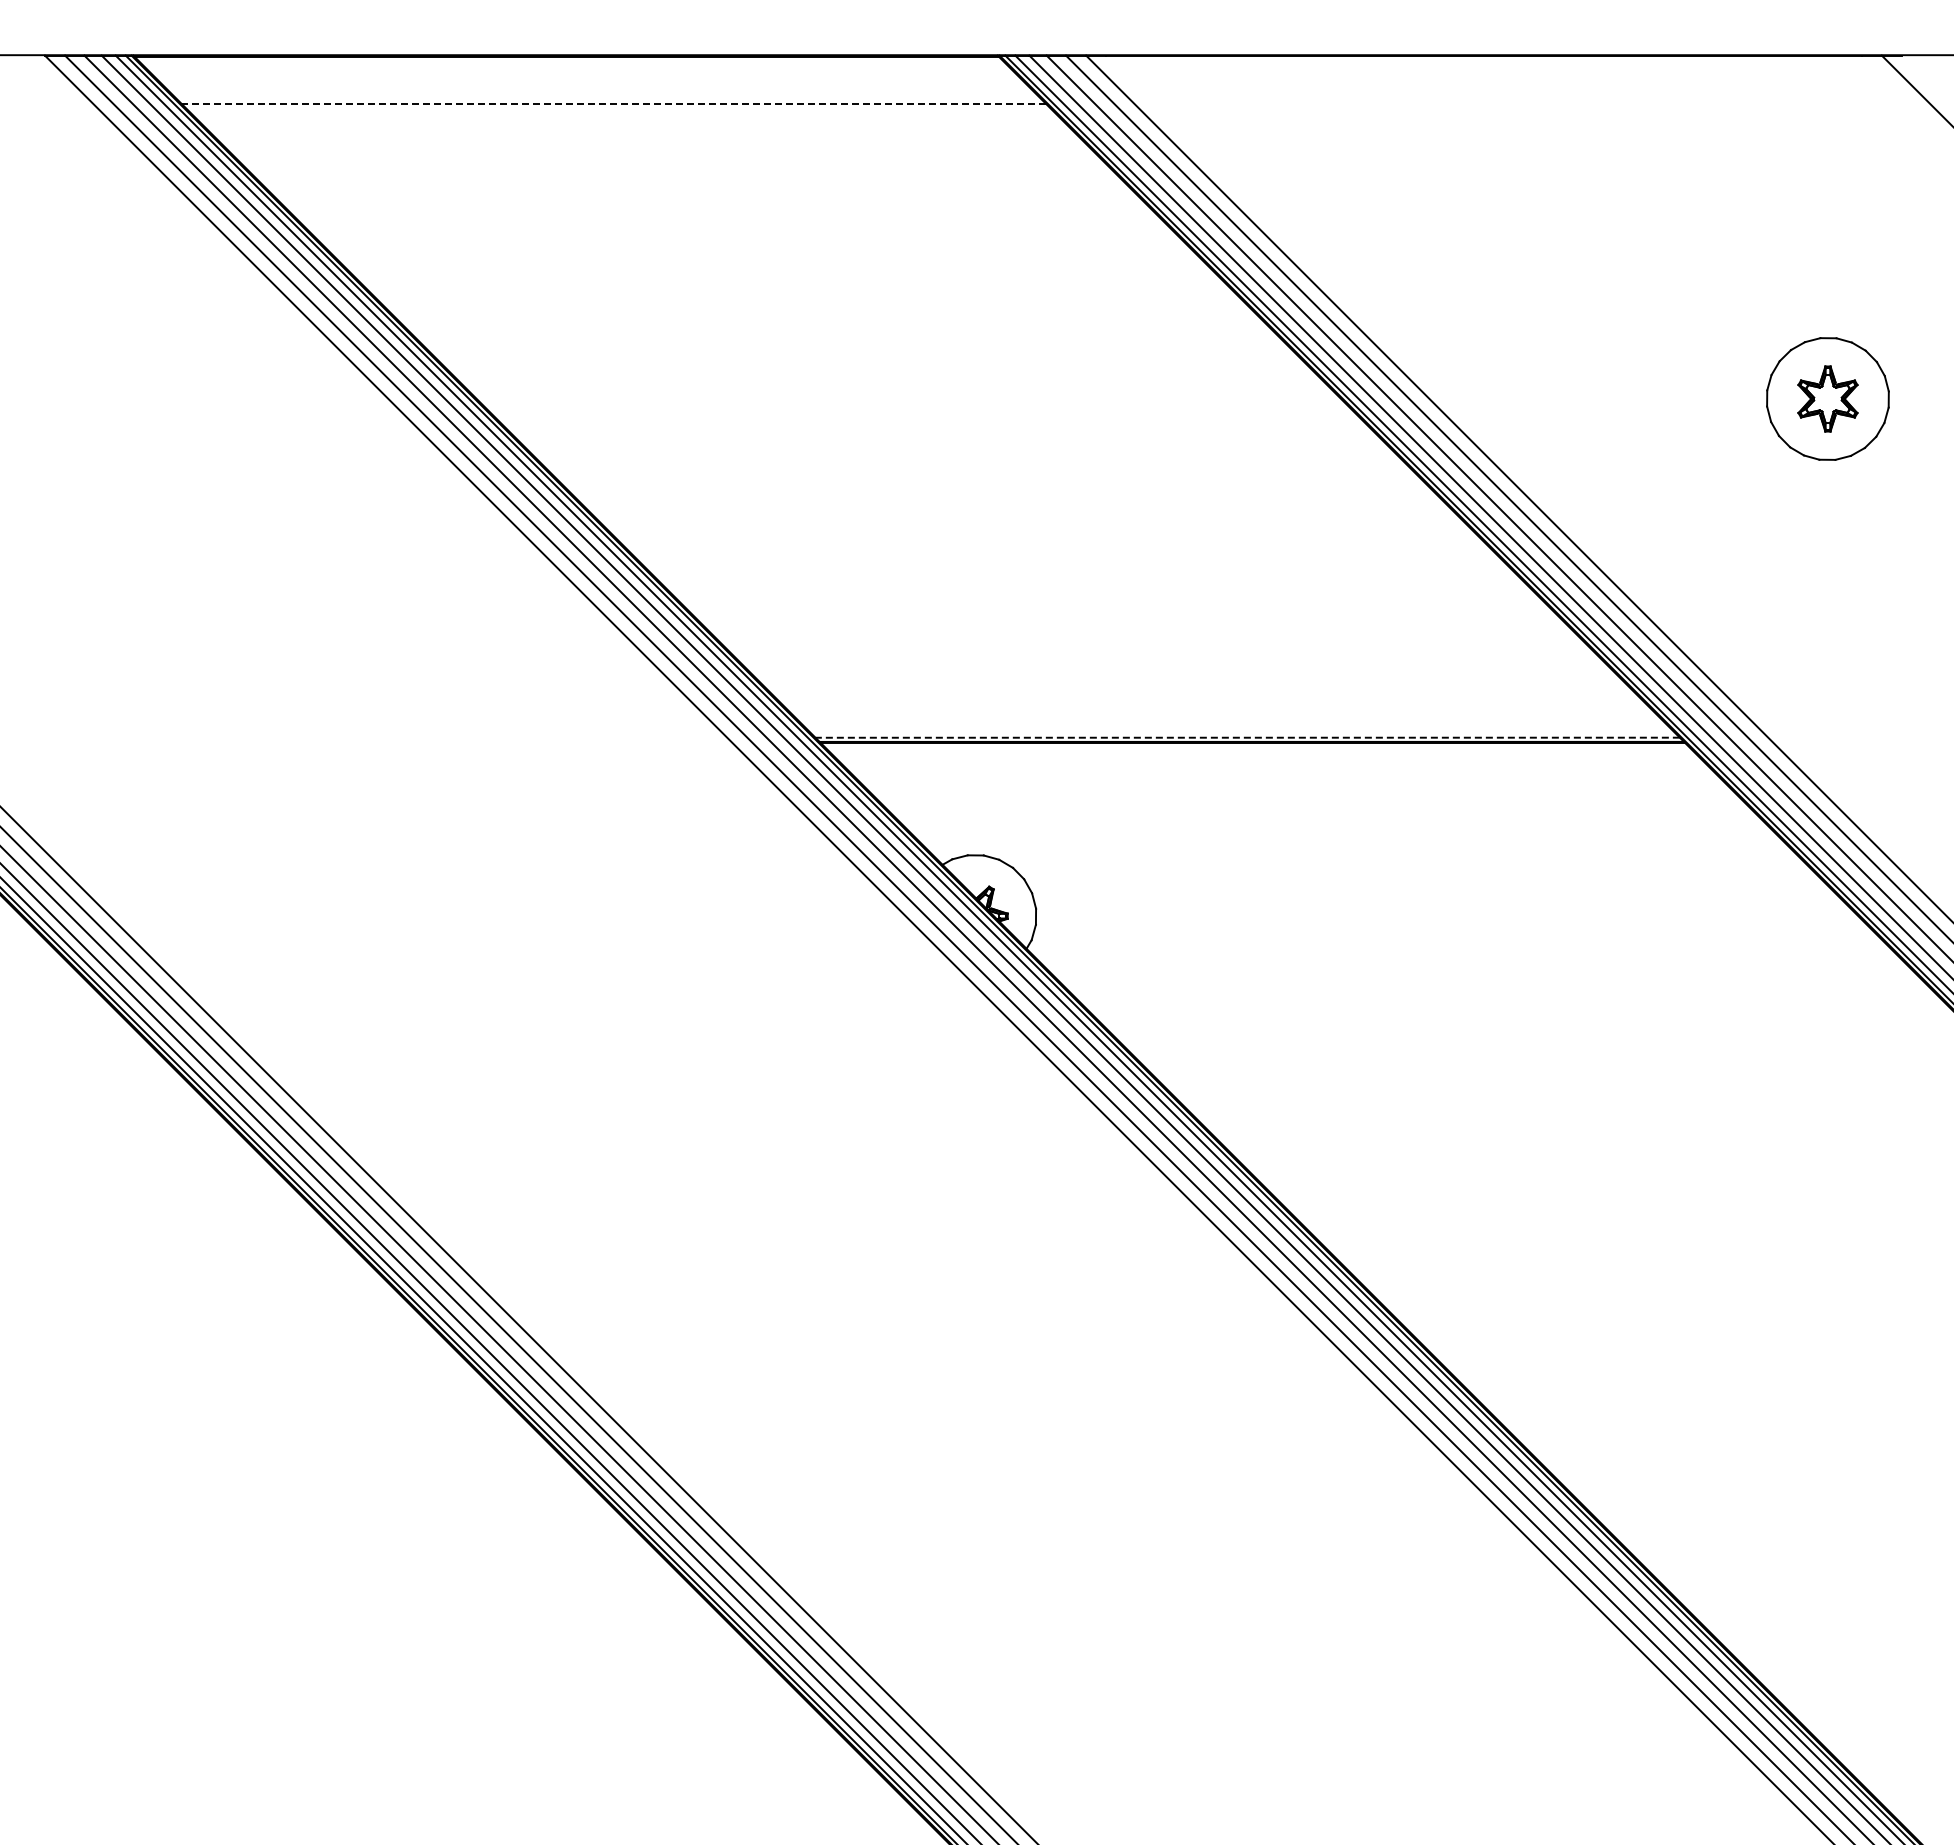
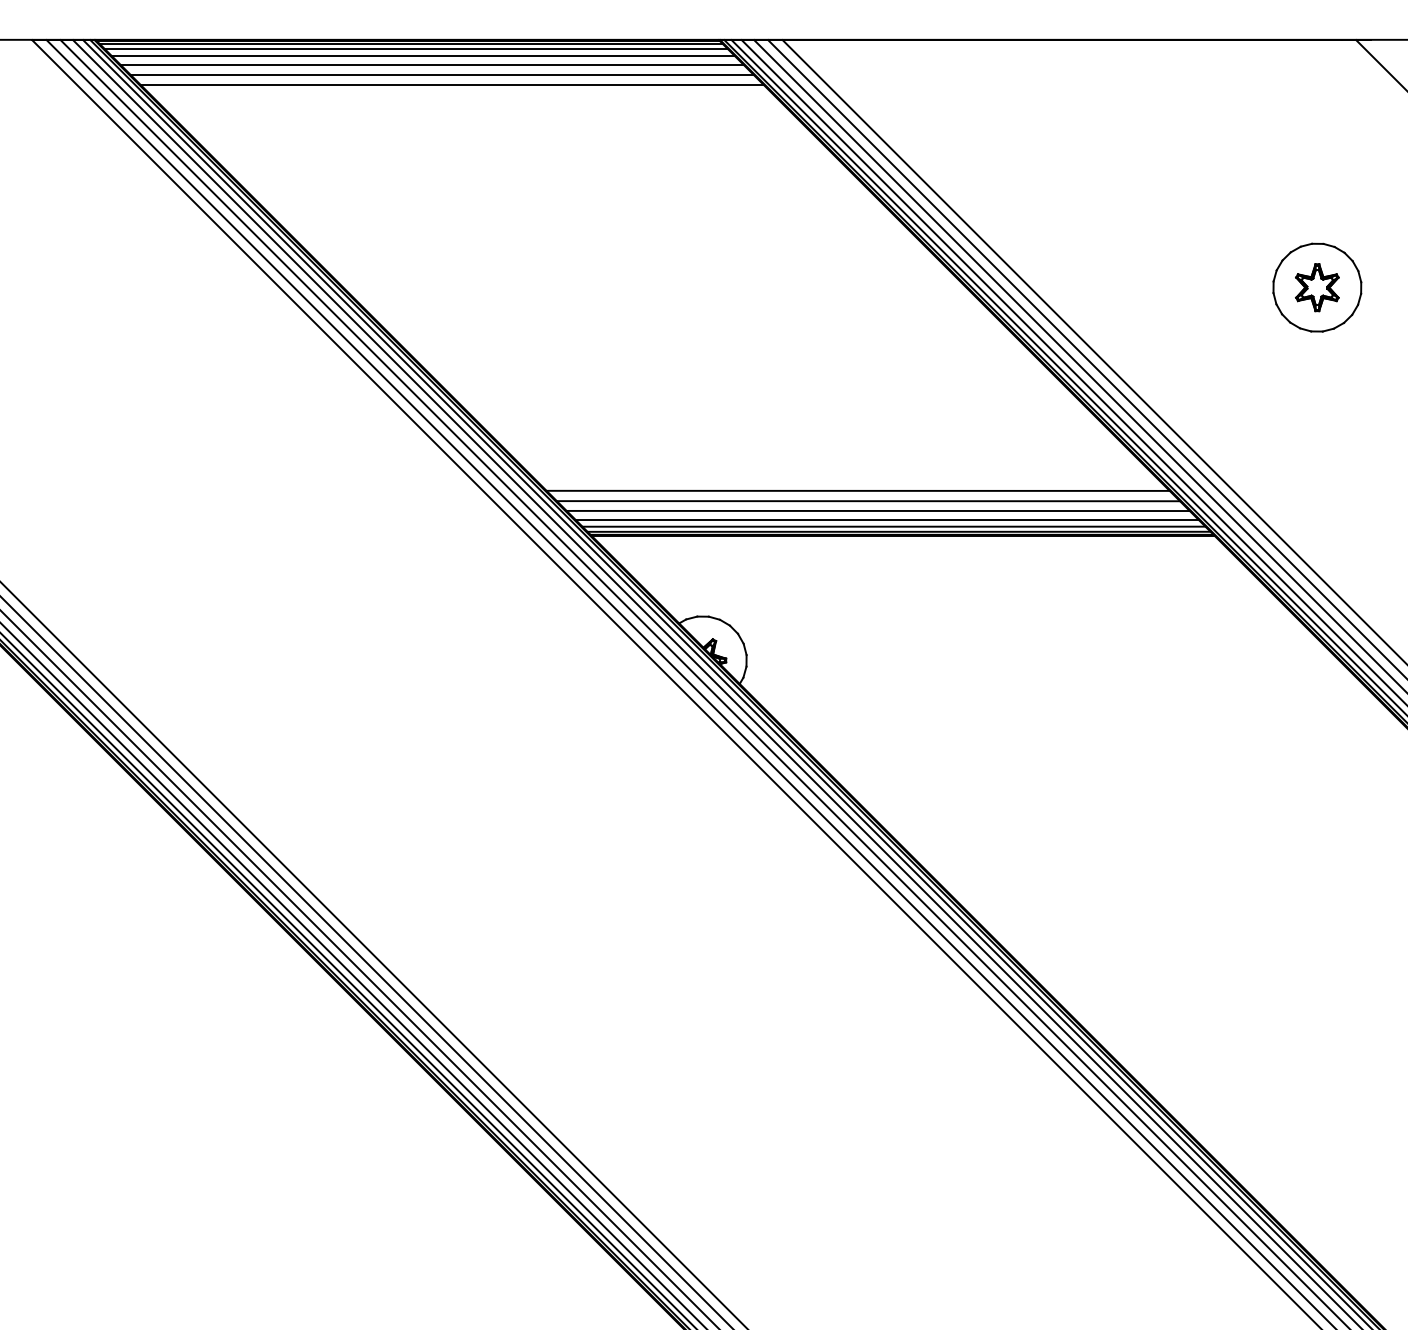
line: (570, 60) -> (410, 43), added
line: (577, 68) -> (416, 49), added
line: (587, 77) -> (423, 55), added
line: (599, 90) -> (431, 65), added
line: (613, 103) -> (441, 74), dashed -> solid
line: (627, 118) -> (452, 85), added
line: (1190, 680) -> (857, 490), added
line: (1204, 695) -> (867, 501), added
line: (1218, 708) -> (878, 510), added
line: (1230, 720) -> (886, 519), added
line: (1240, 730) -> (893, 526), added
line: (1247, 737) -> (898, 531), dashed -> solid

